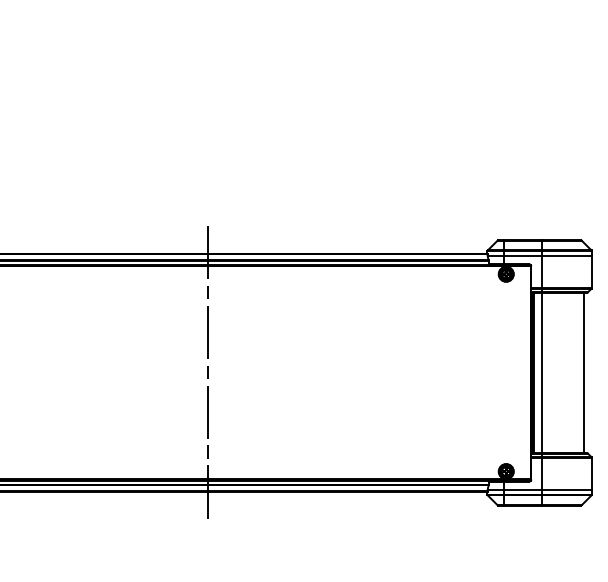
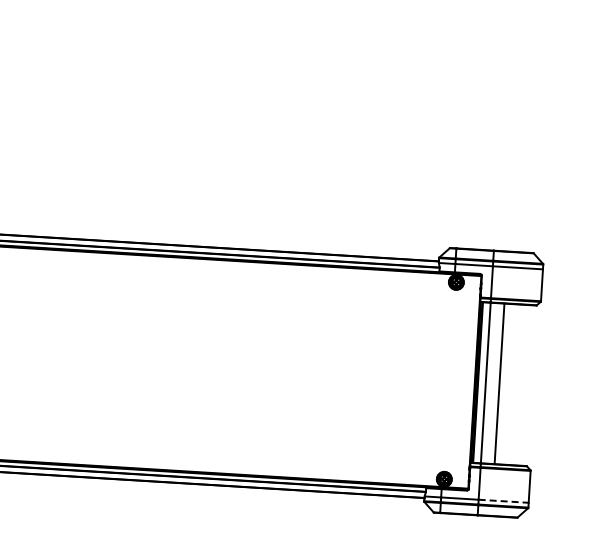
line: (207, 372) -> (152, 362), removed
line: (583, 372) -> (499, 383), moved
line: (567, 489) -> (504, 500), solid -> dashed

